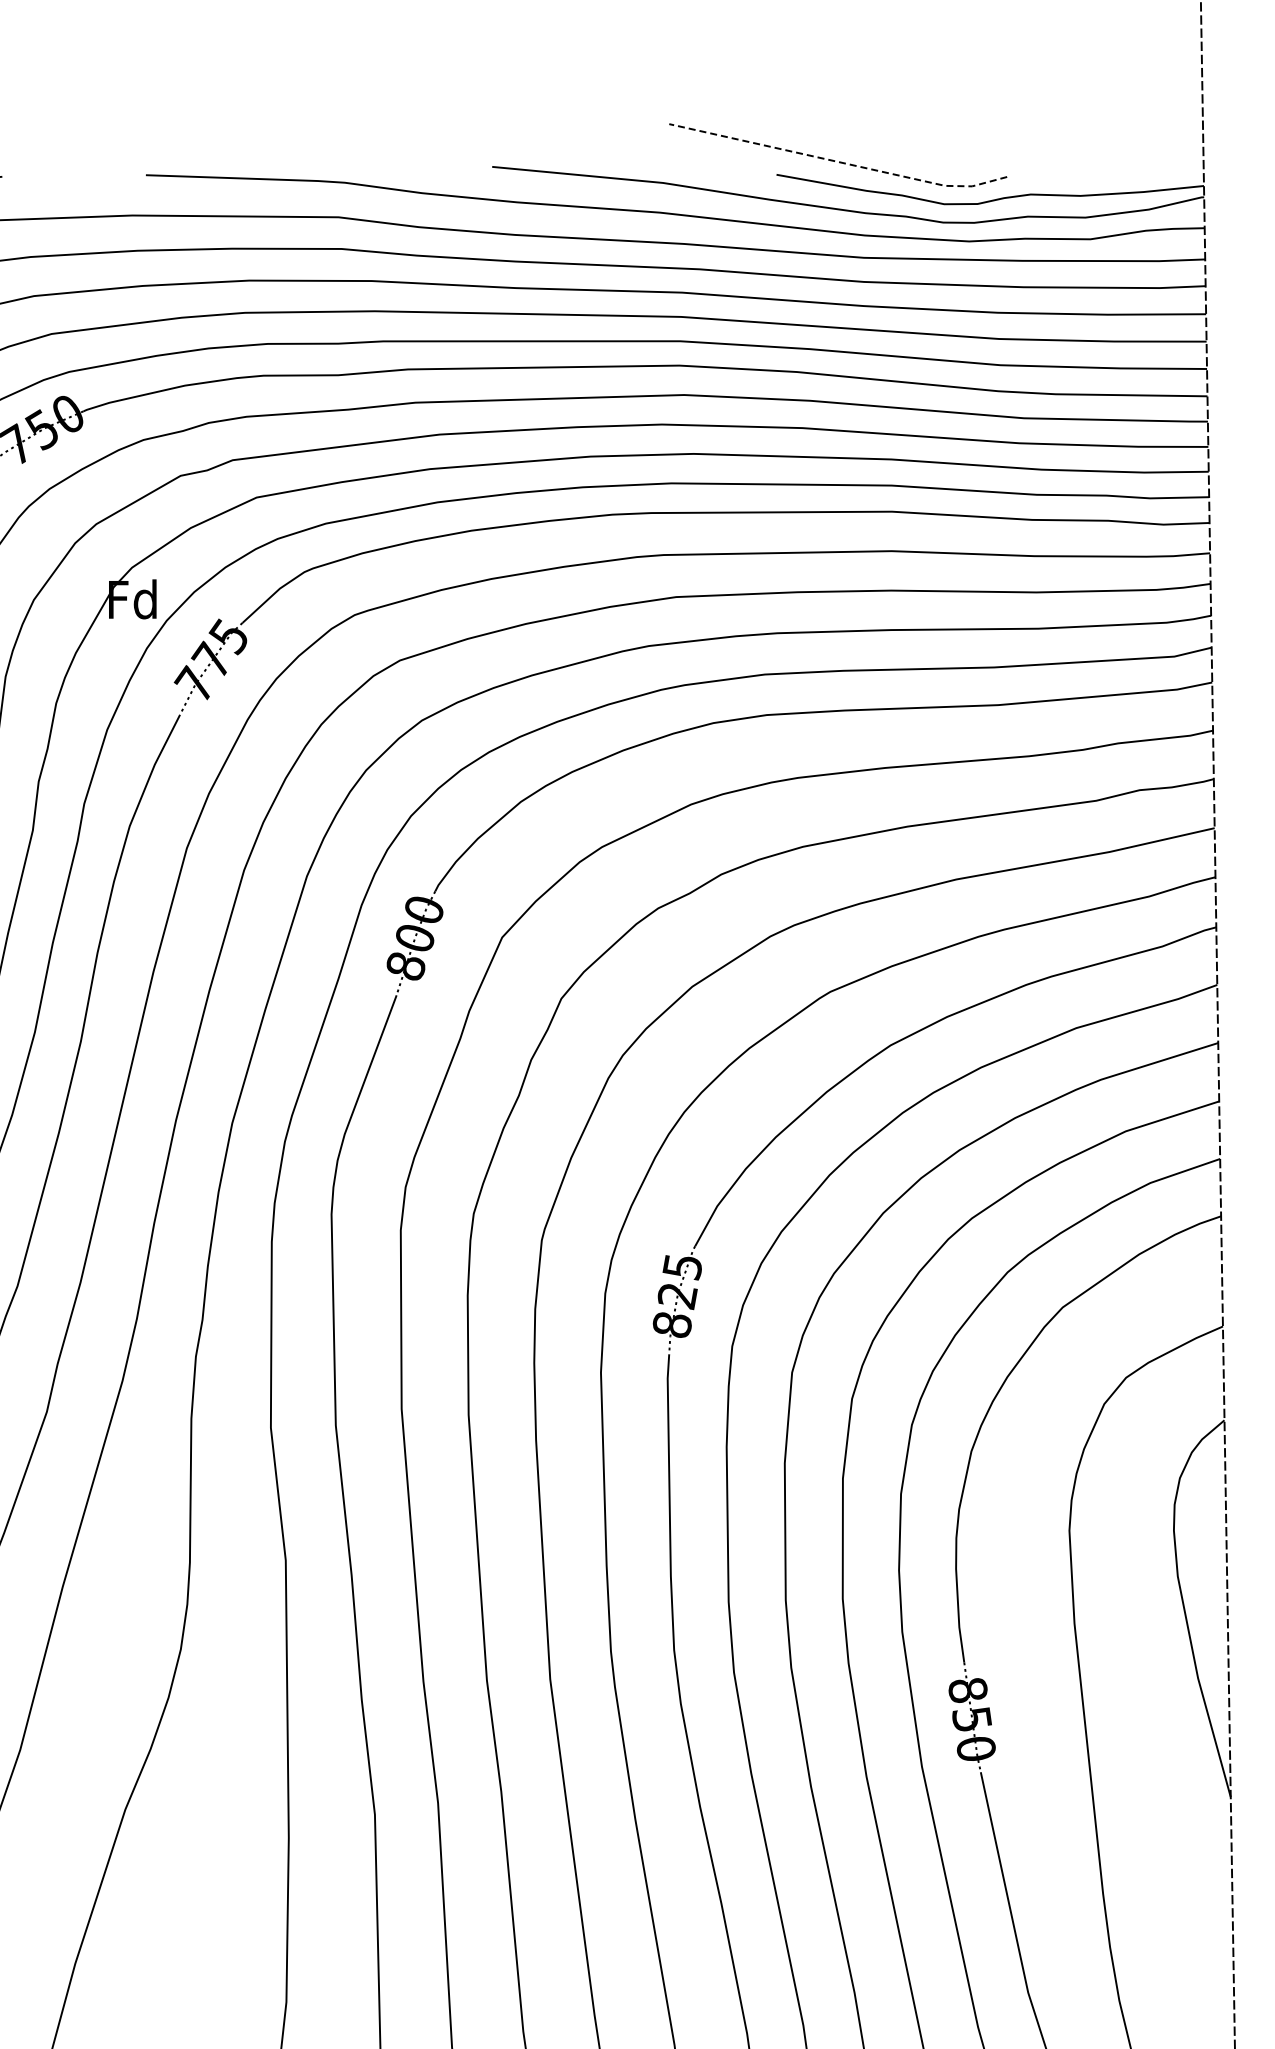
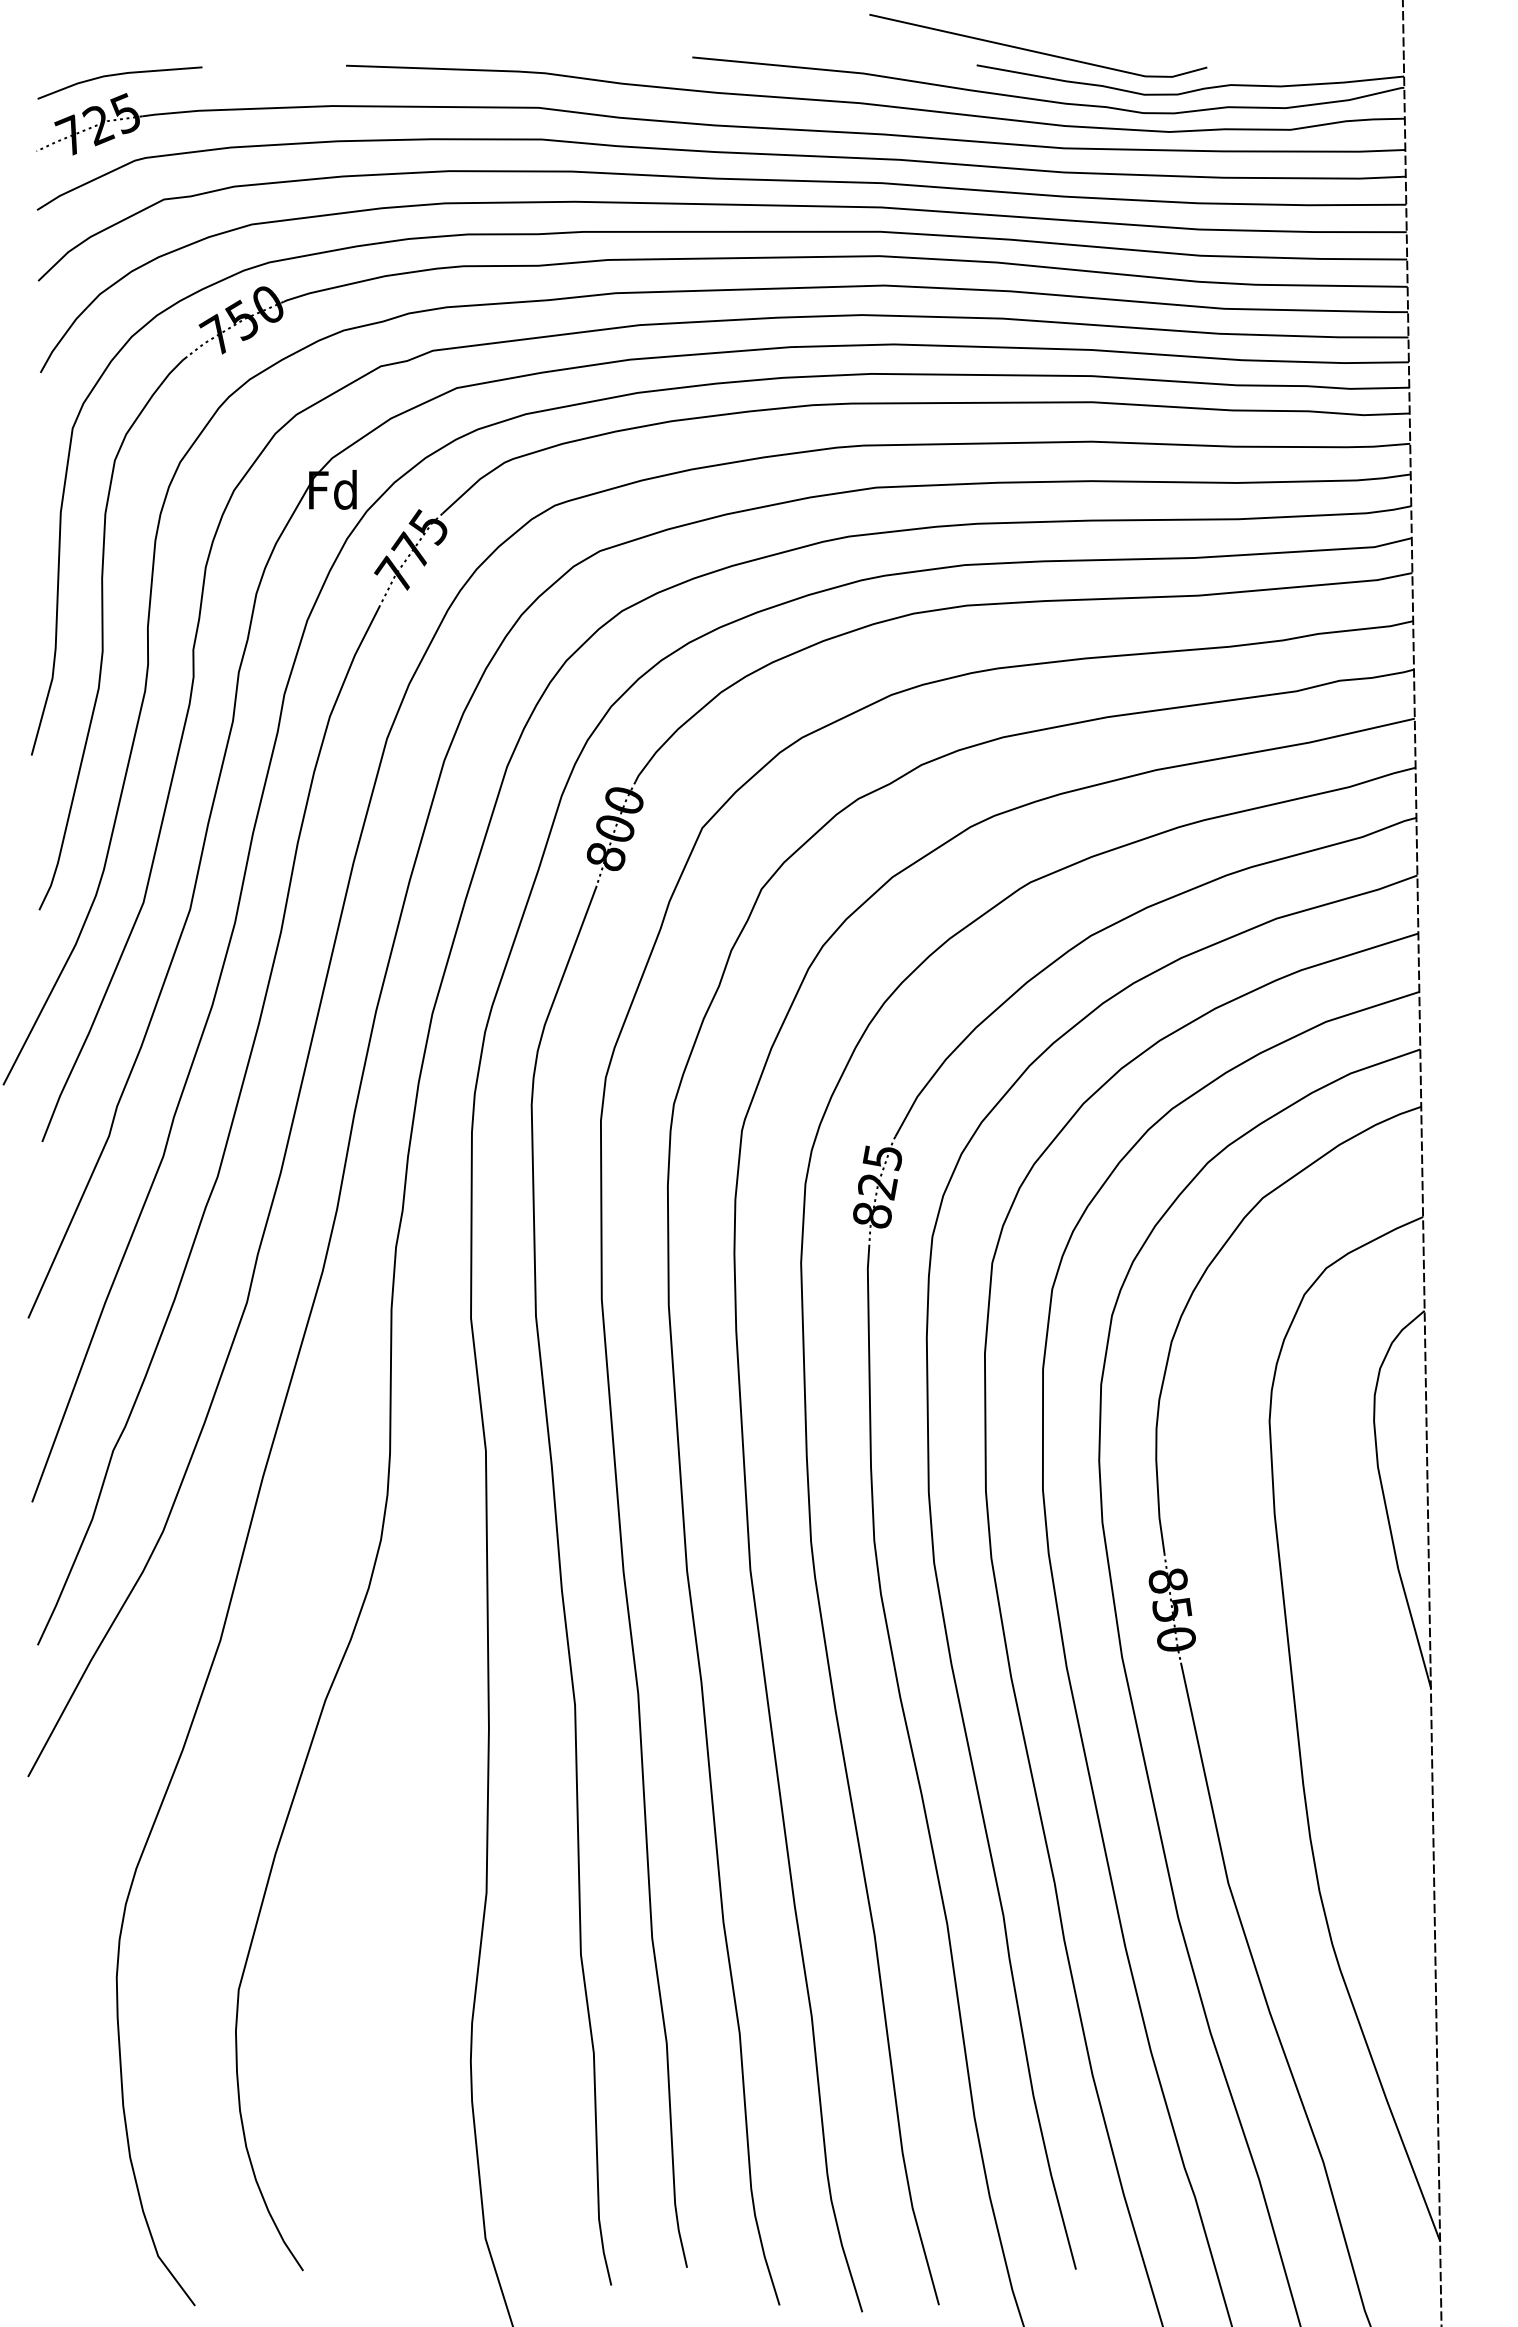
line: (839, 161) -> (1039, 52), dashed -> solid

